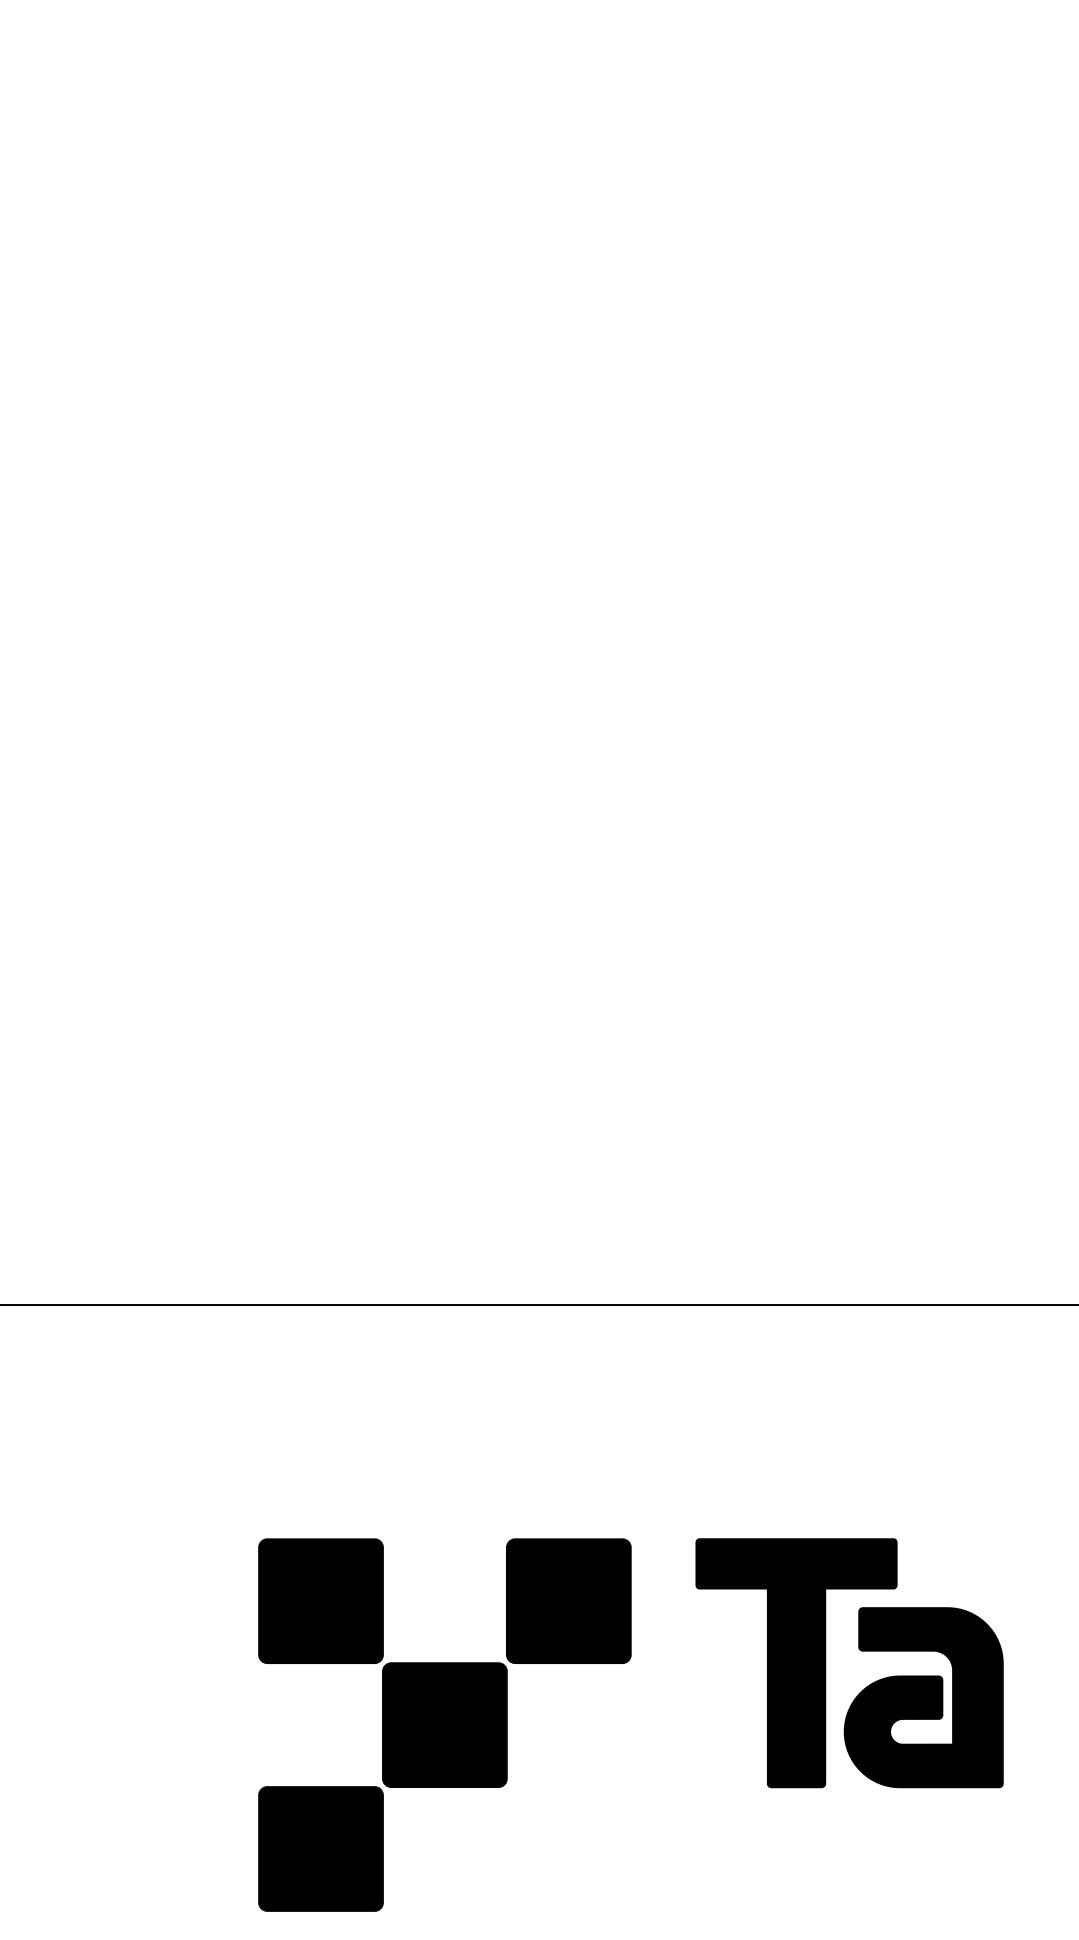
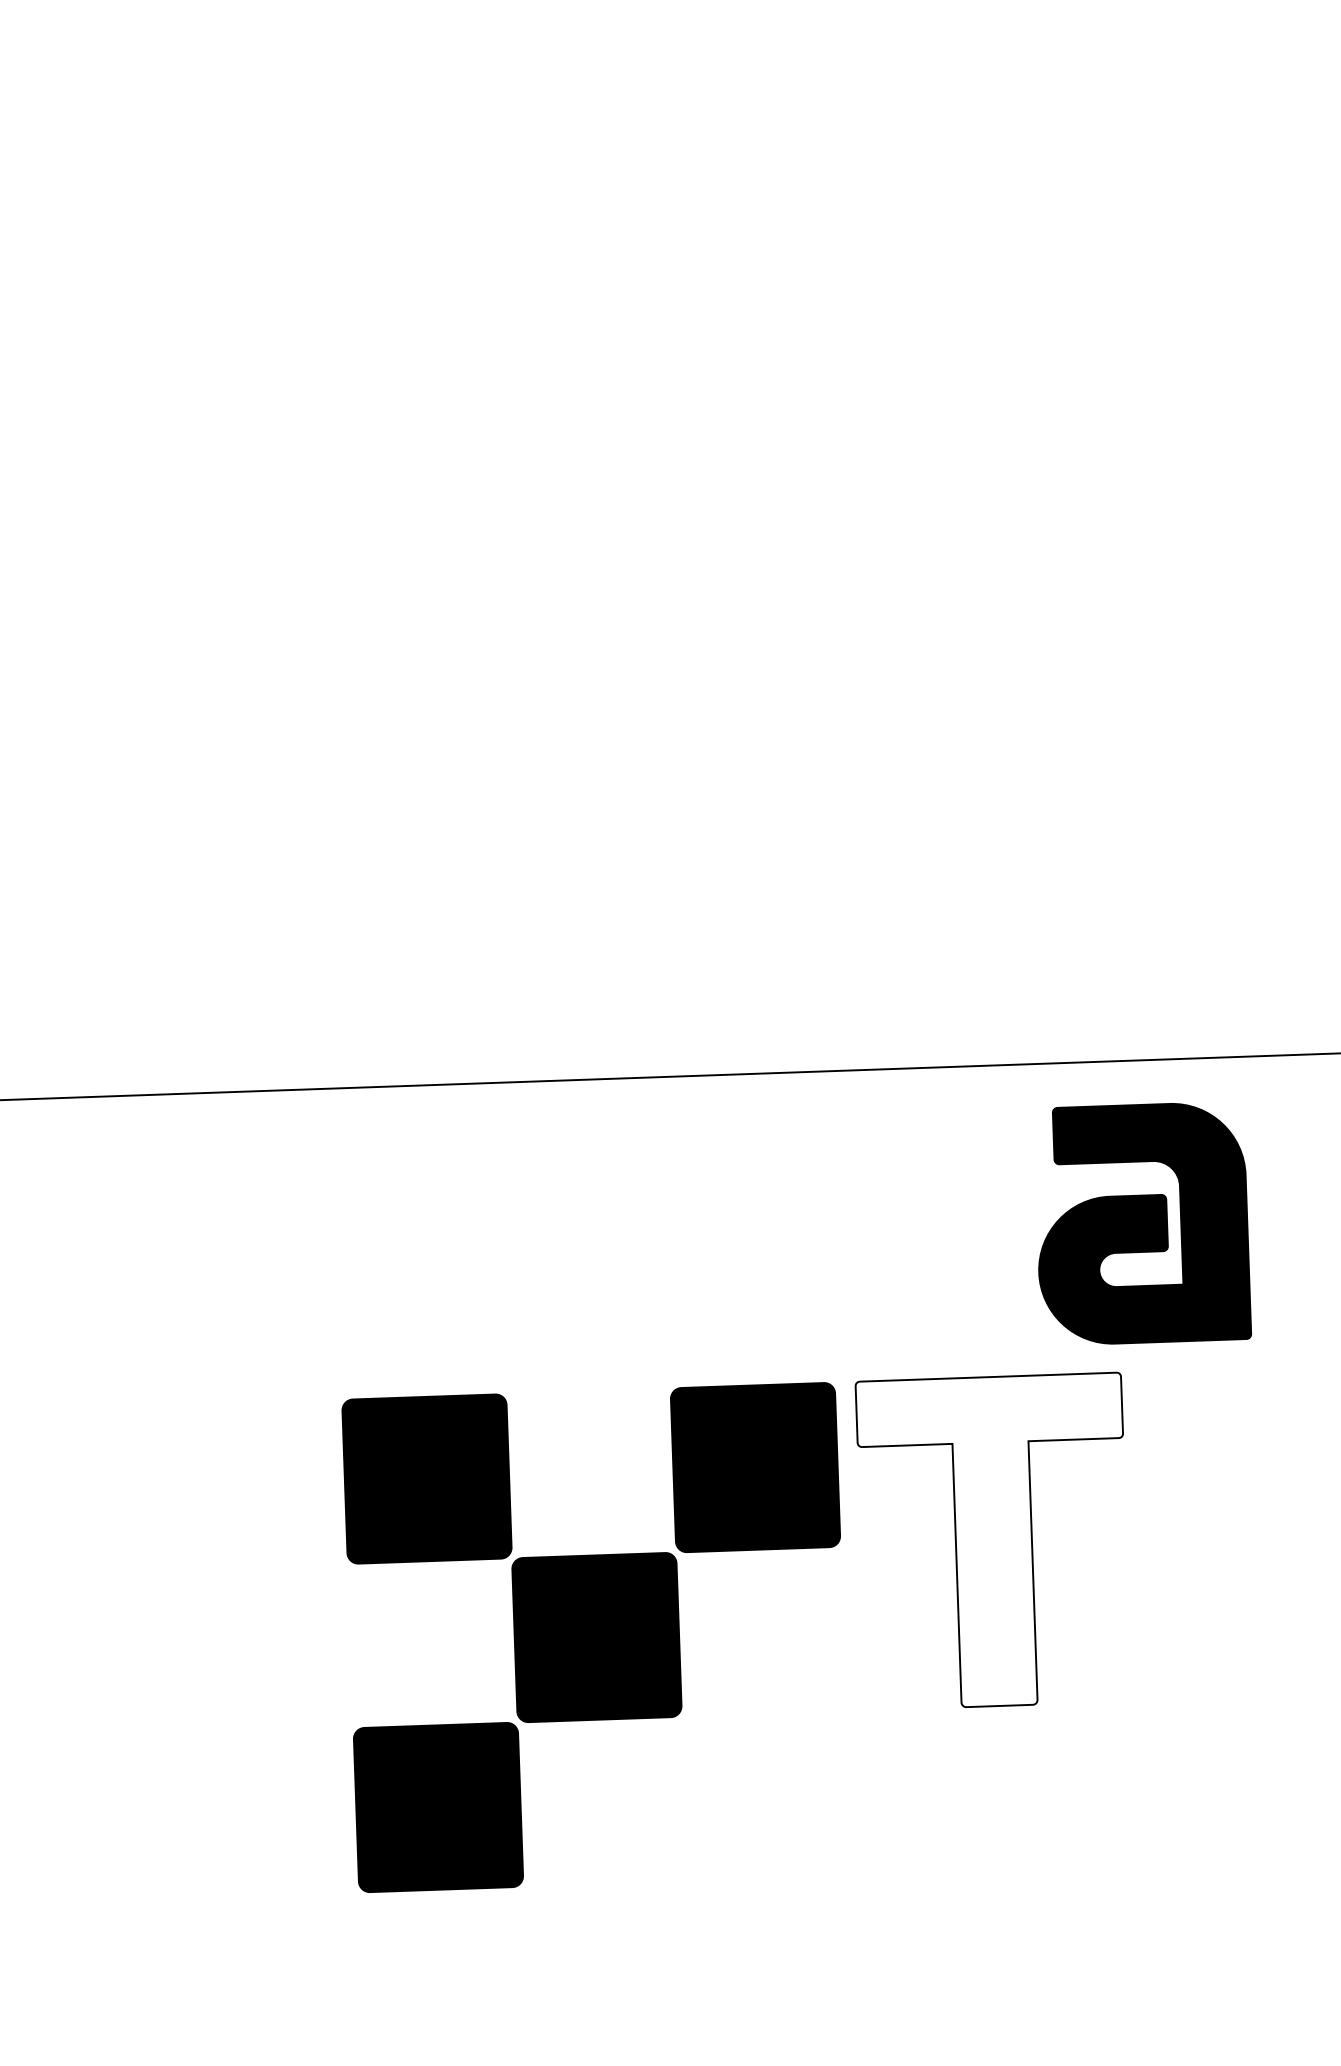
fill: (796, 1663) -> (993, 1541), removed
part: (923, 1697) -> (1142, 1223), moved
part: (444, 1724) -> (596, 1636), moved

